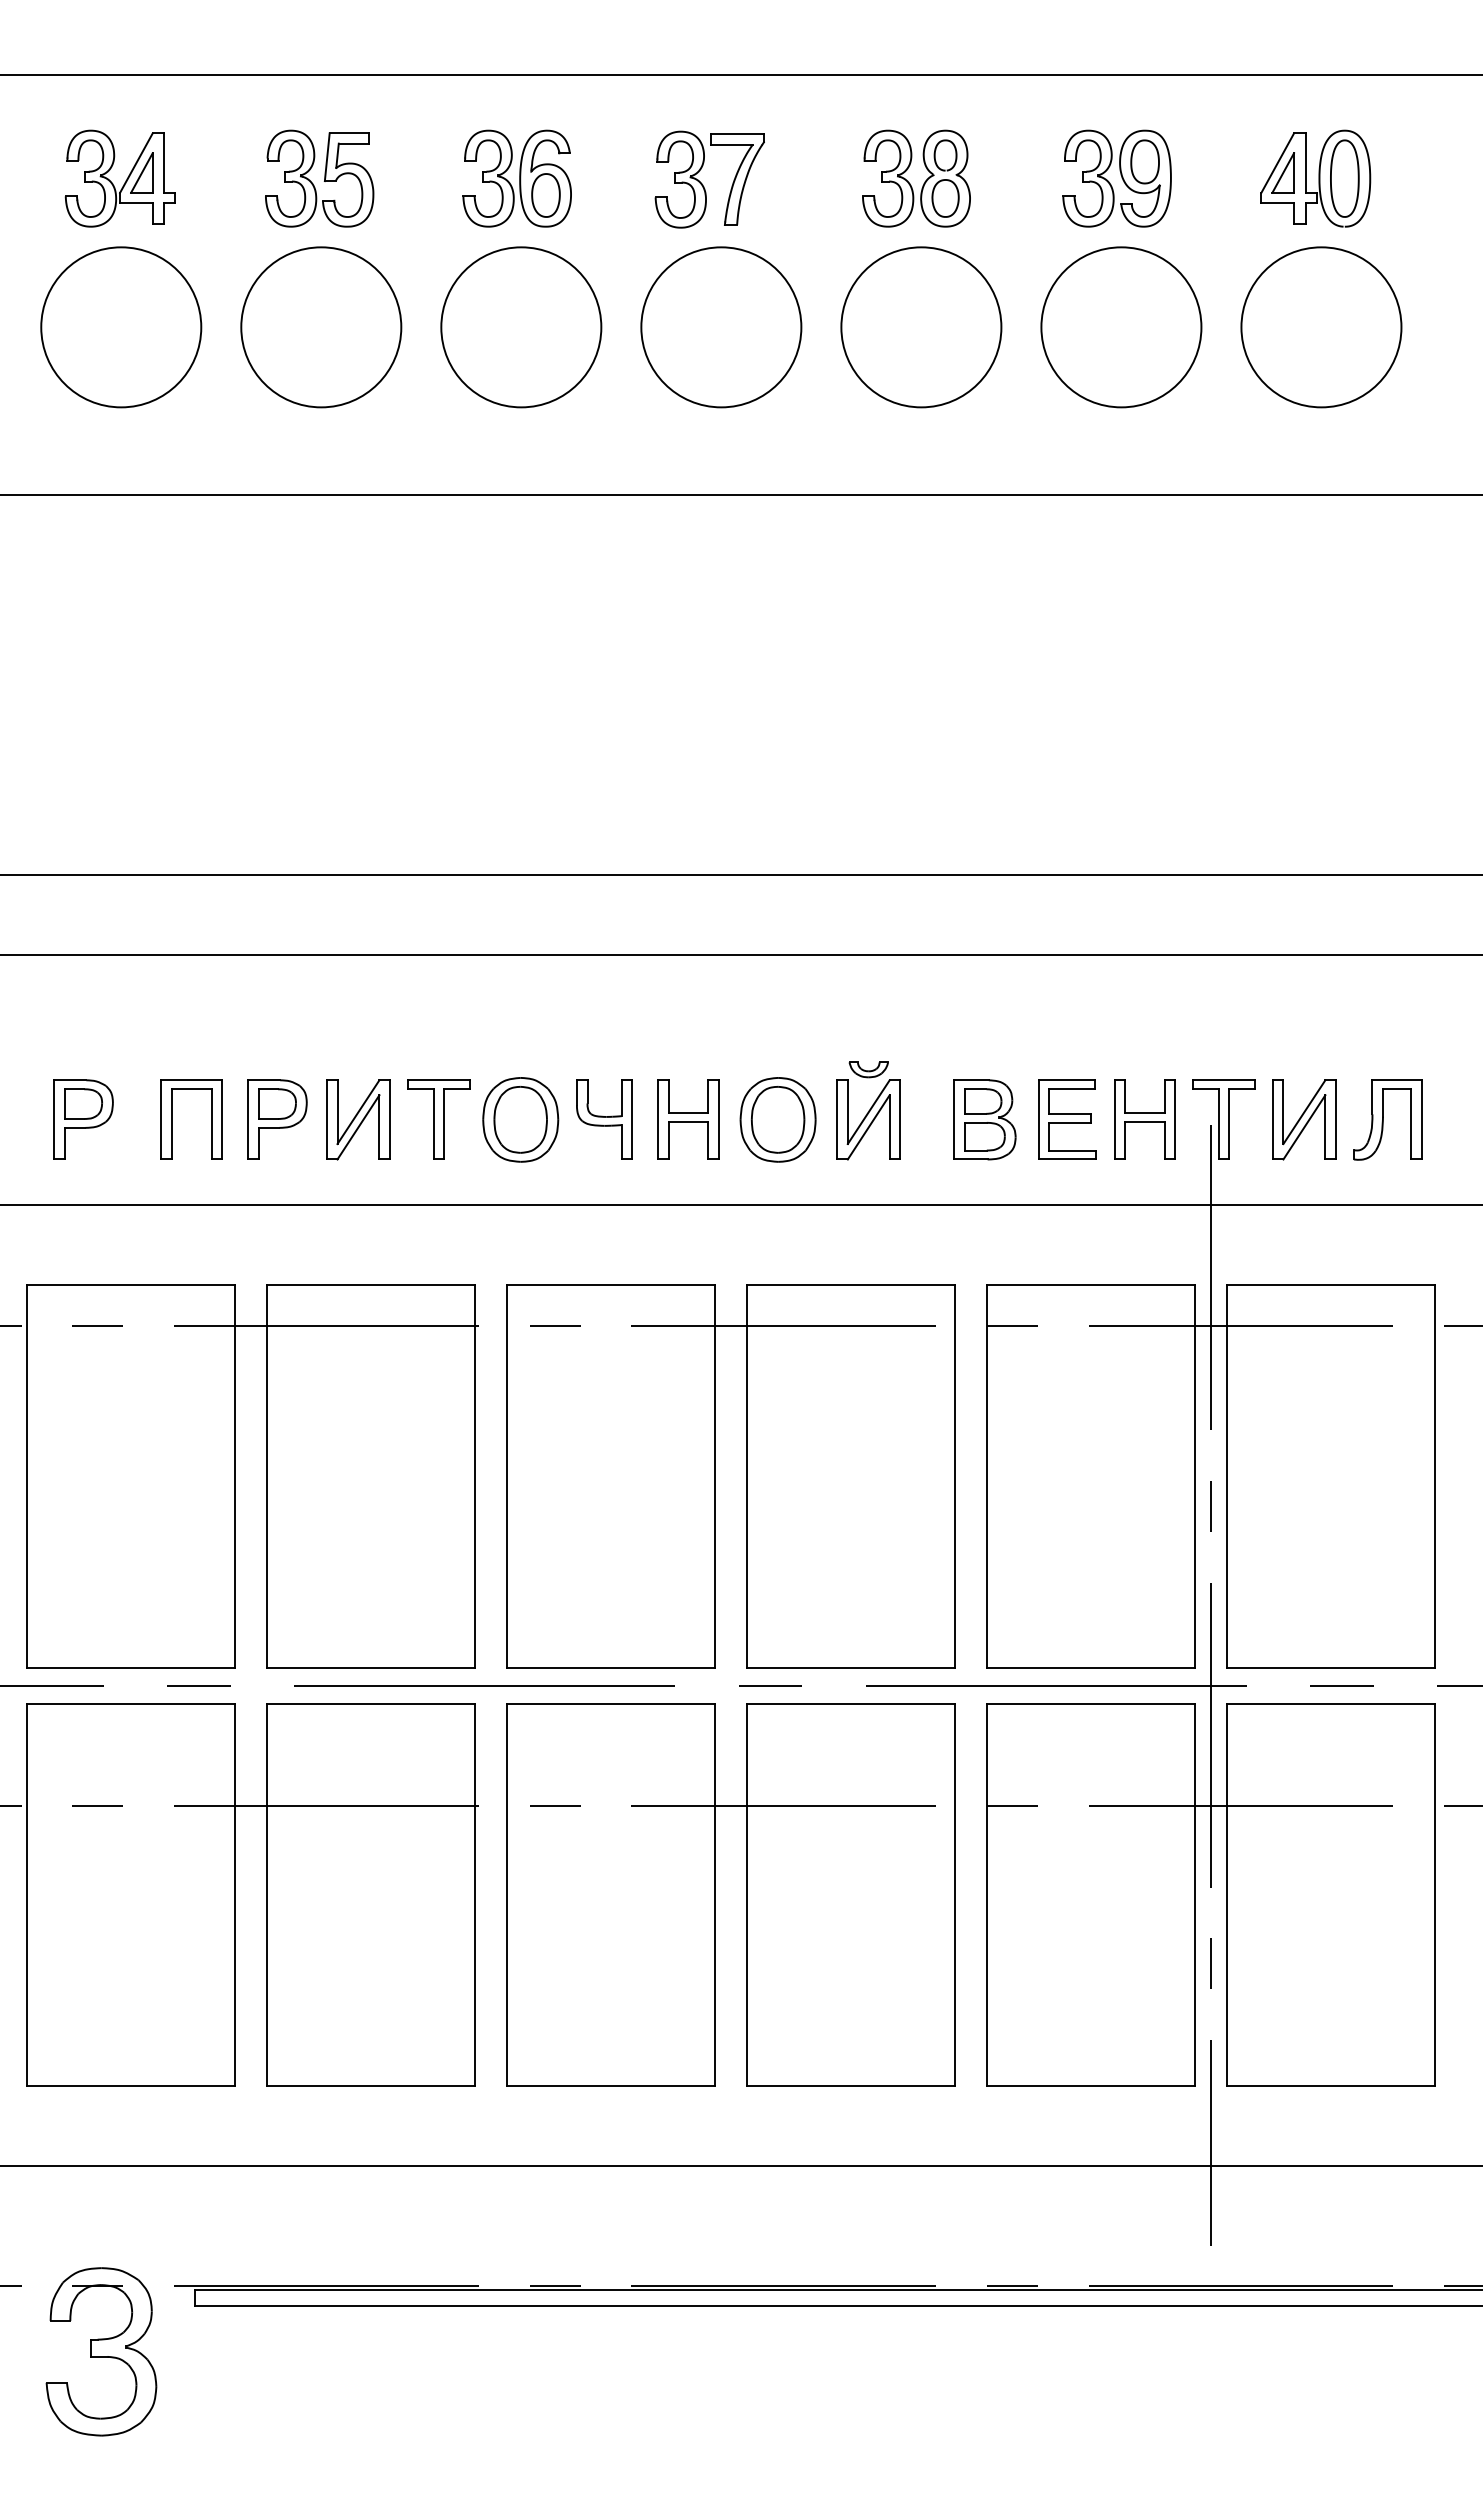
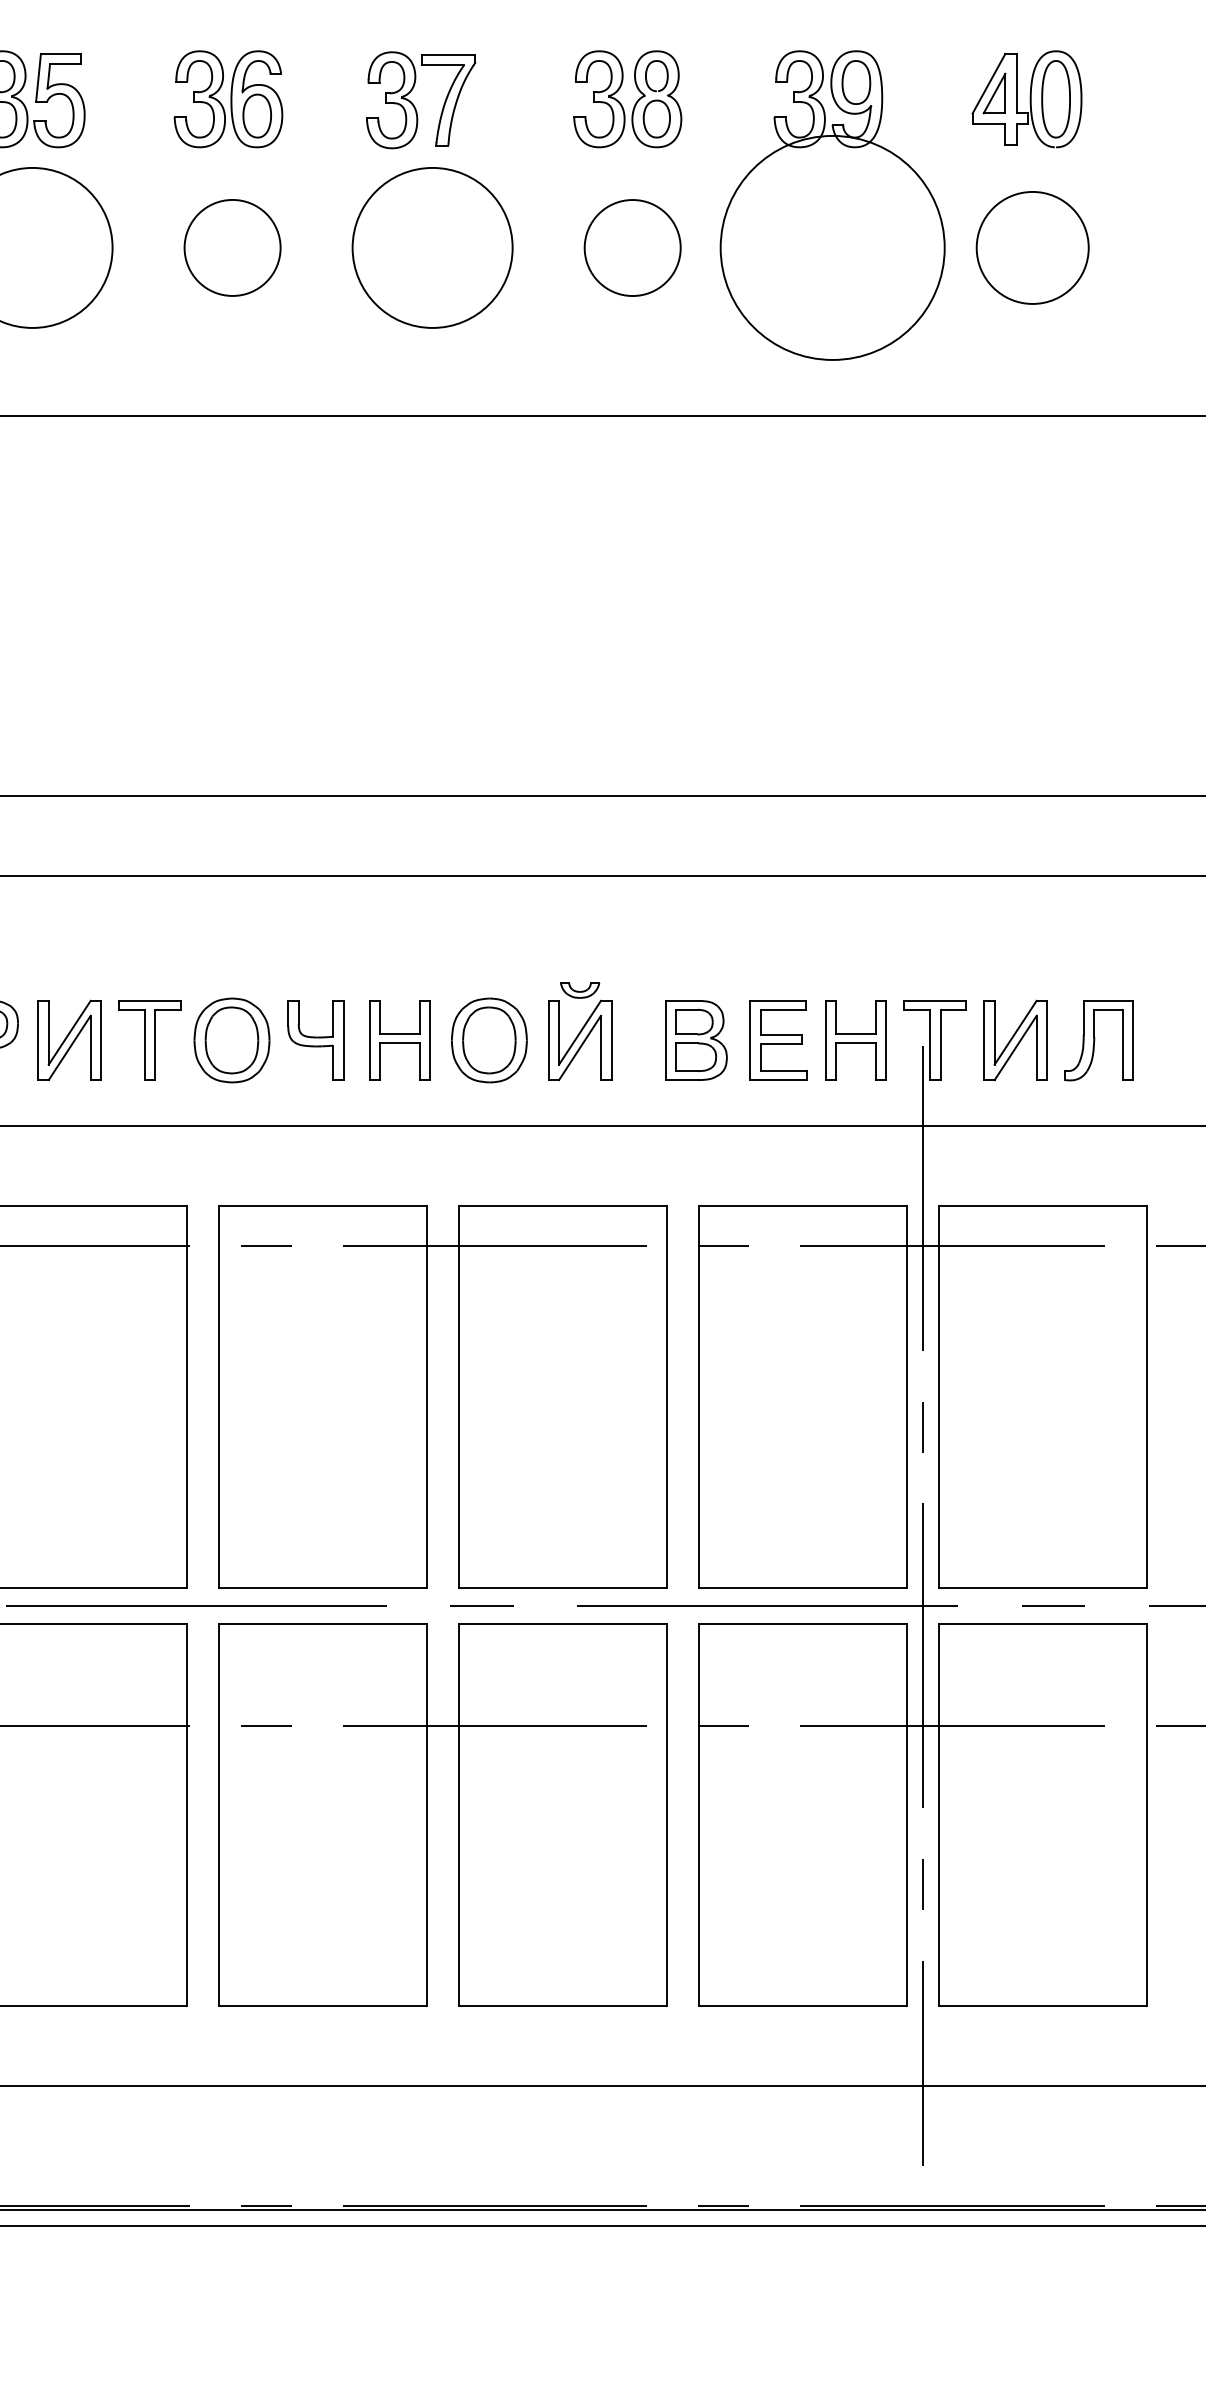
circle: (521, 327) -> (232, 248), size x0.6
circle: (921, 327) -> (632, 248), size x0.6
circle: (1121, 327) -> (832, 248), size x1.4
circle: (1321, 327) -> (1032, 248), size x0.7

